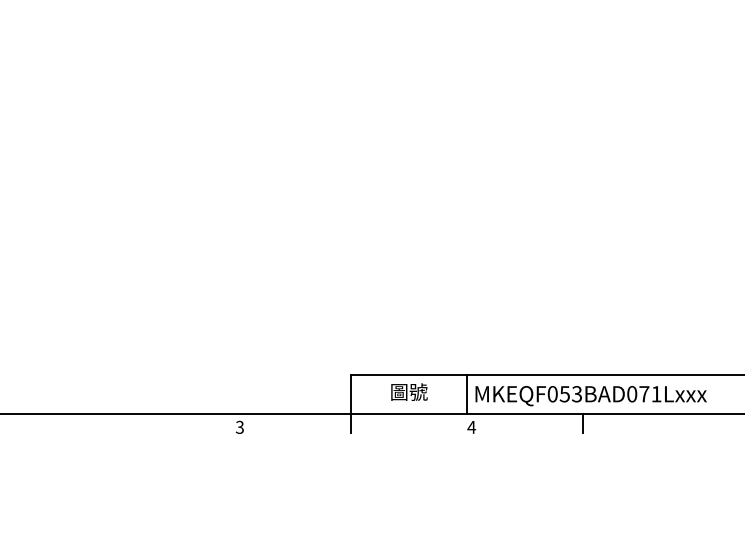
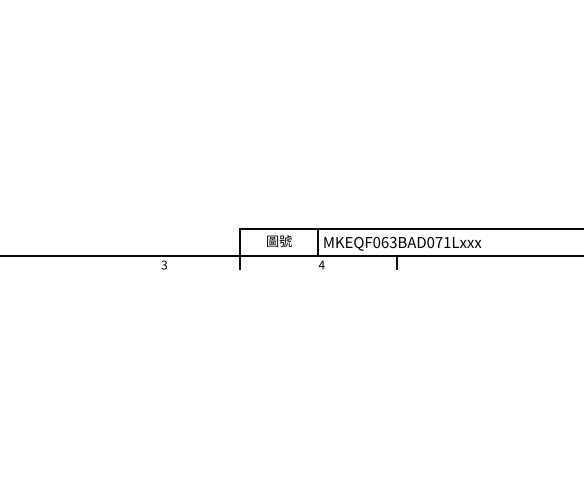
text: (564, 392) -> (384, 241), MKEQF053BAD071Lxxx -> MKEQF063BAD071Lxxx

